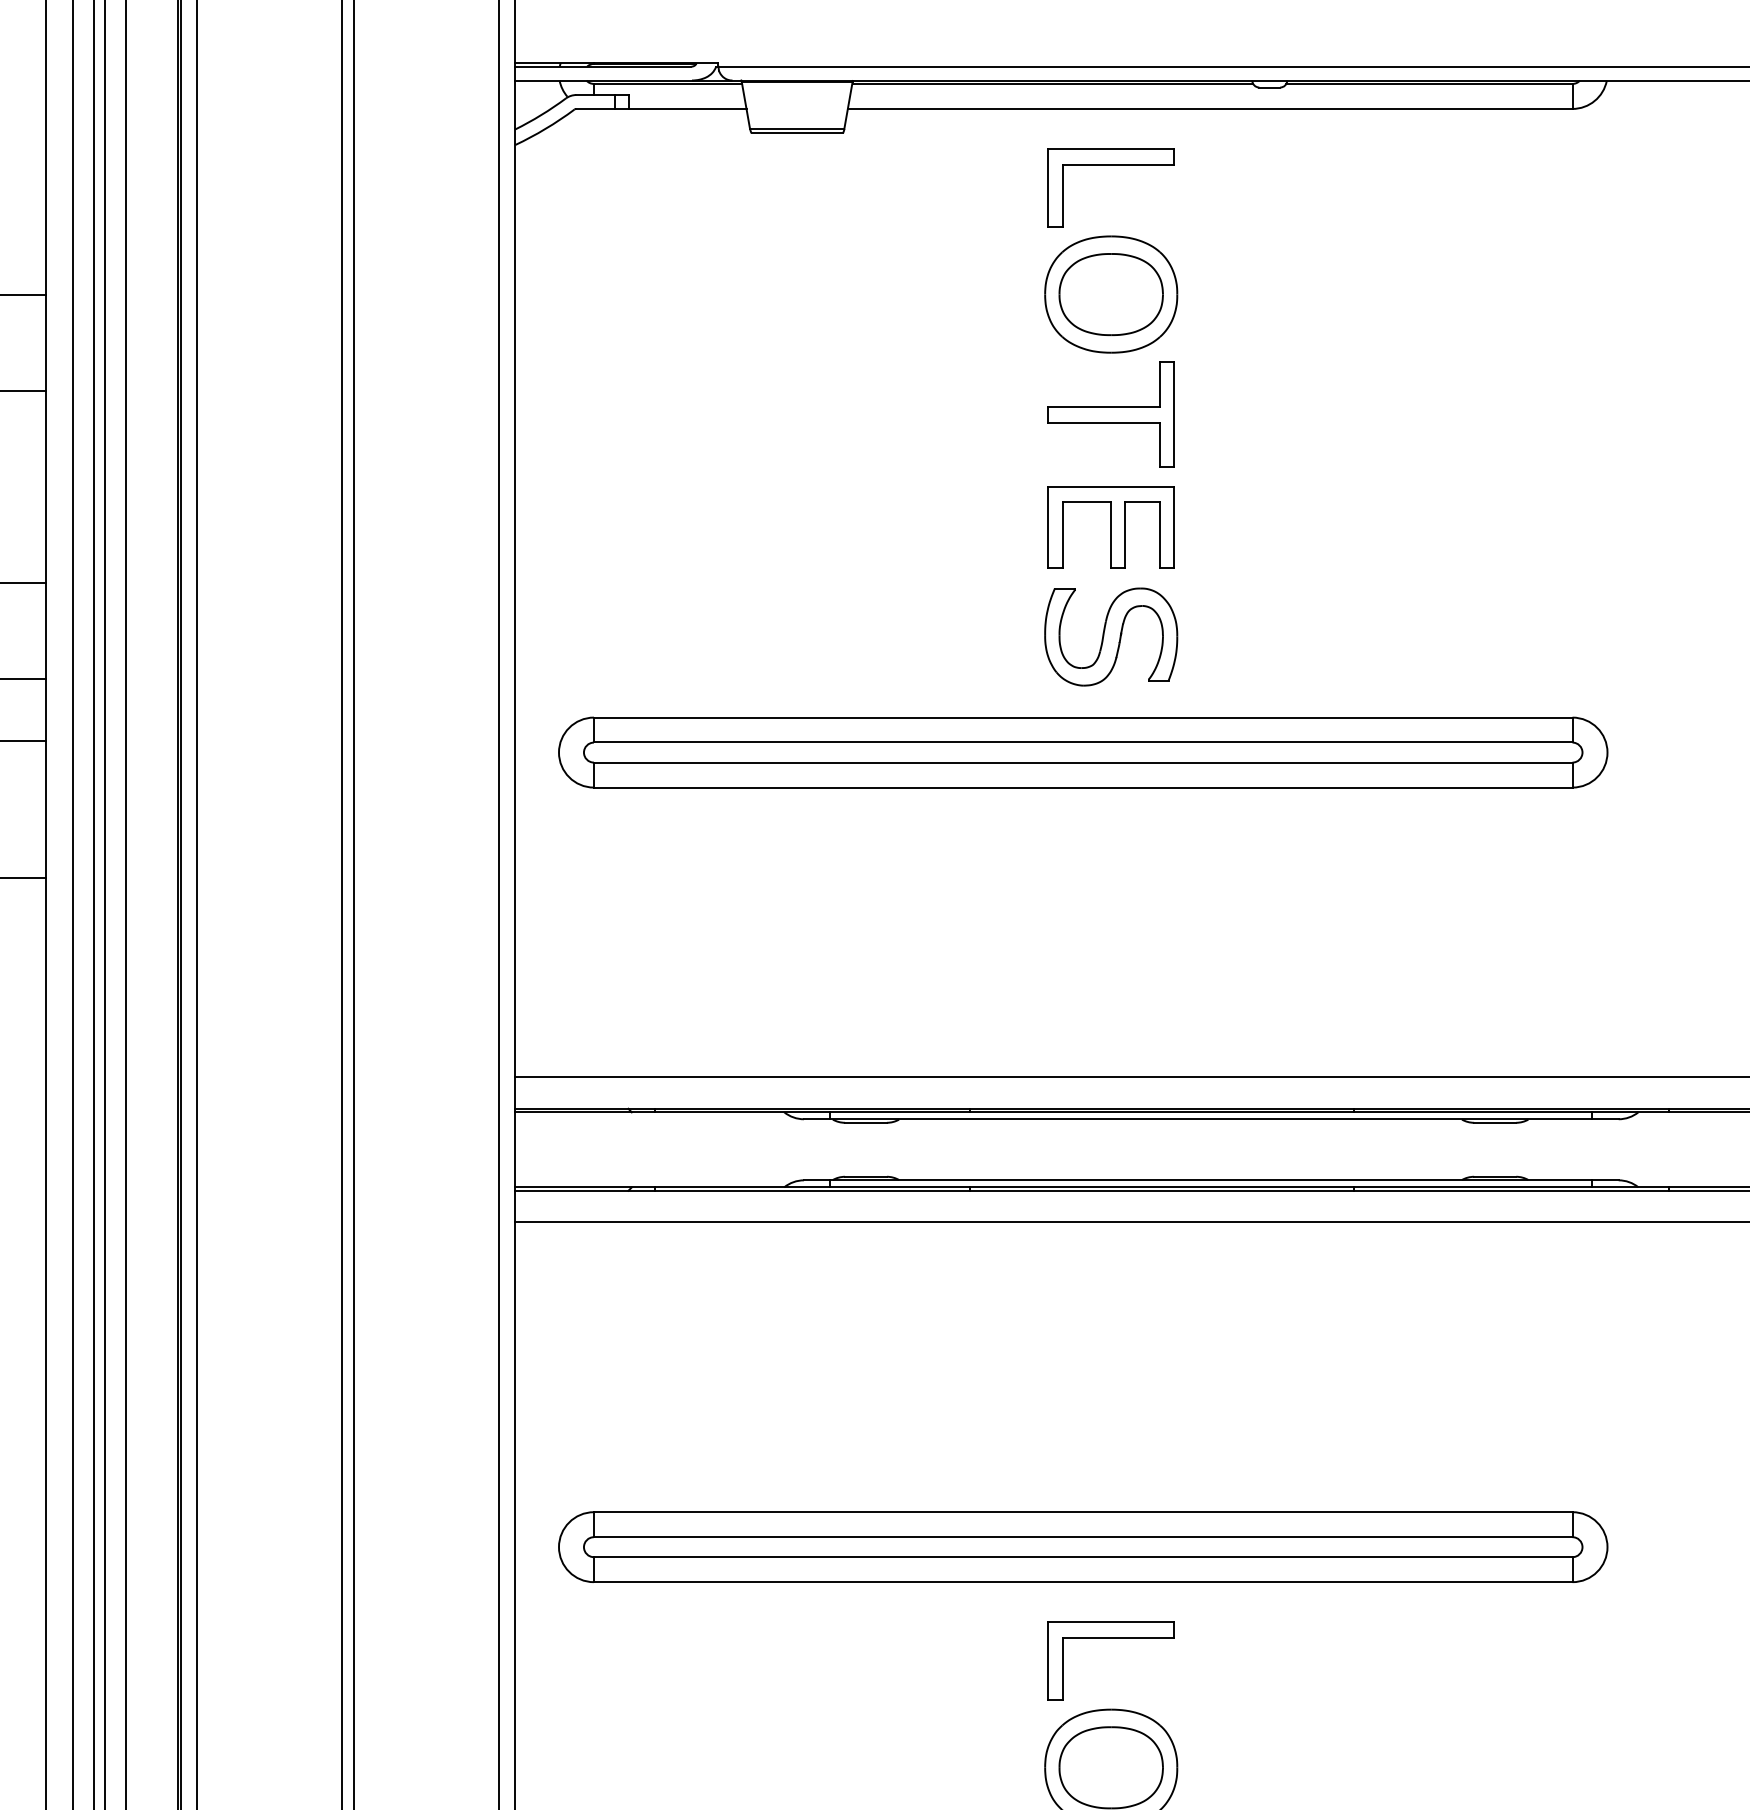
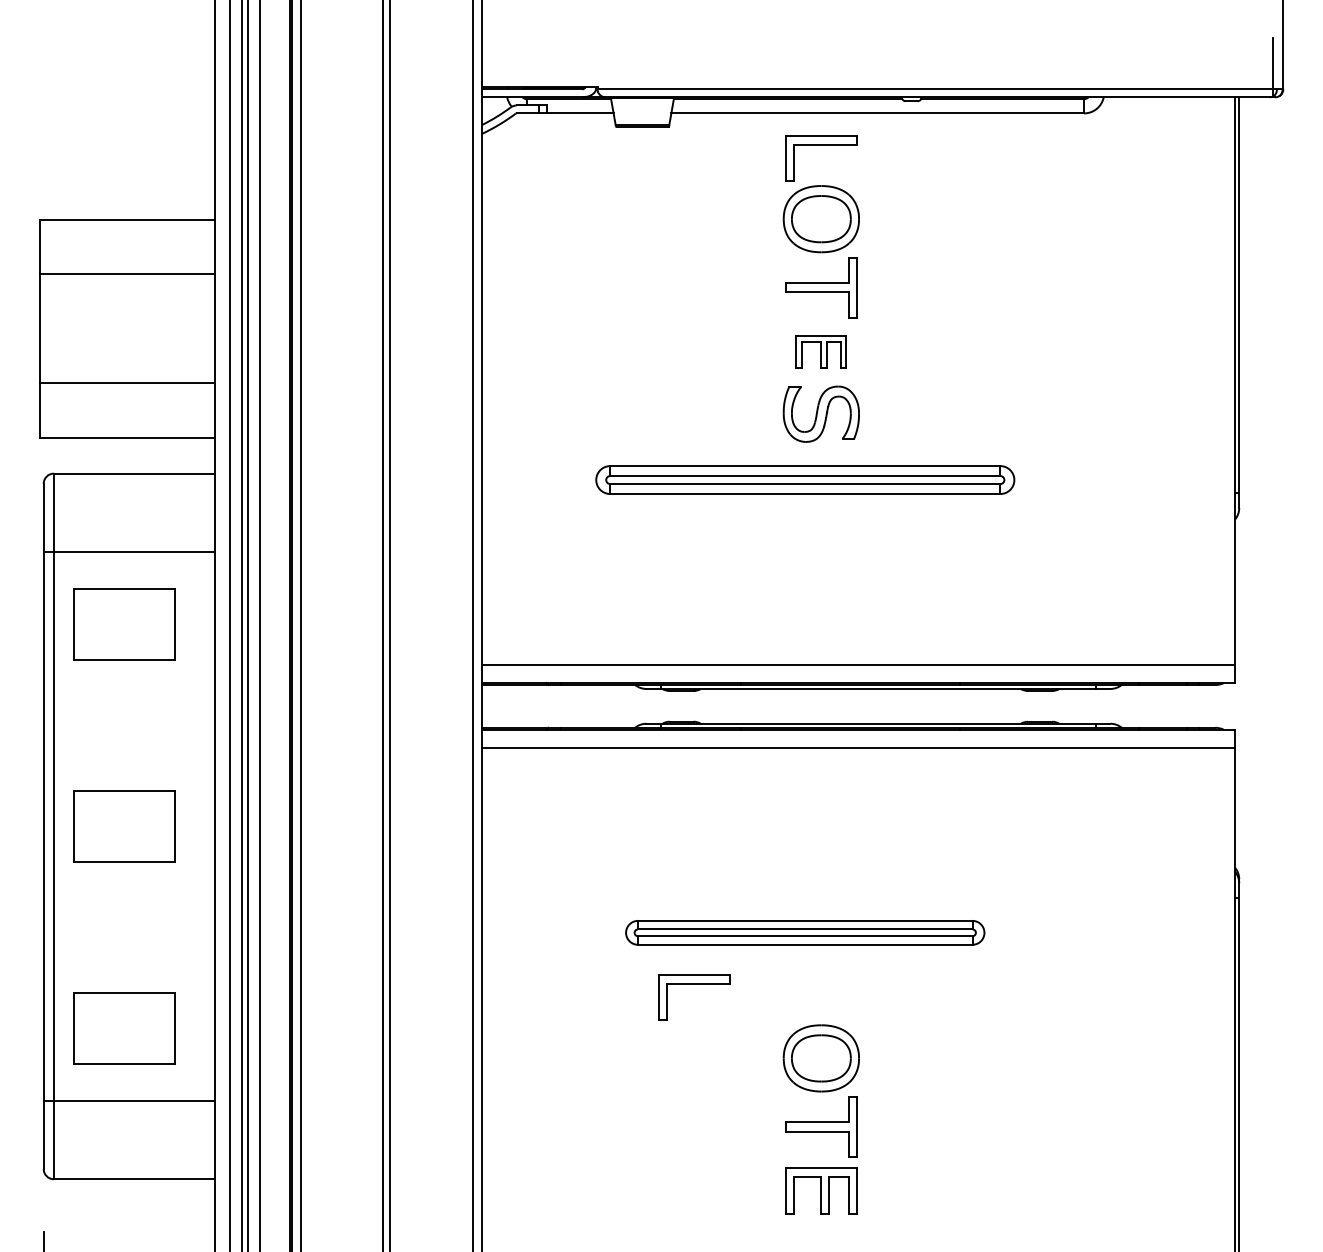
part: (1111, 526) -> (821, 351), size x0.7
part: (1081, 751) -> (804, 479), size x0.7
part: (1081, 1546) -> (804, 932), size x0.6
part: (1111, 1638) -> (694, 984), moved

